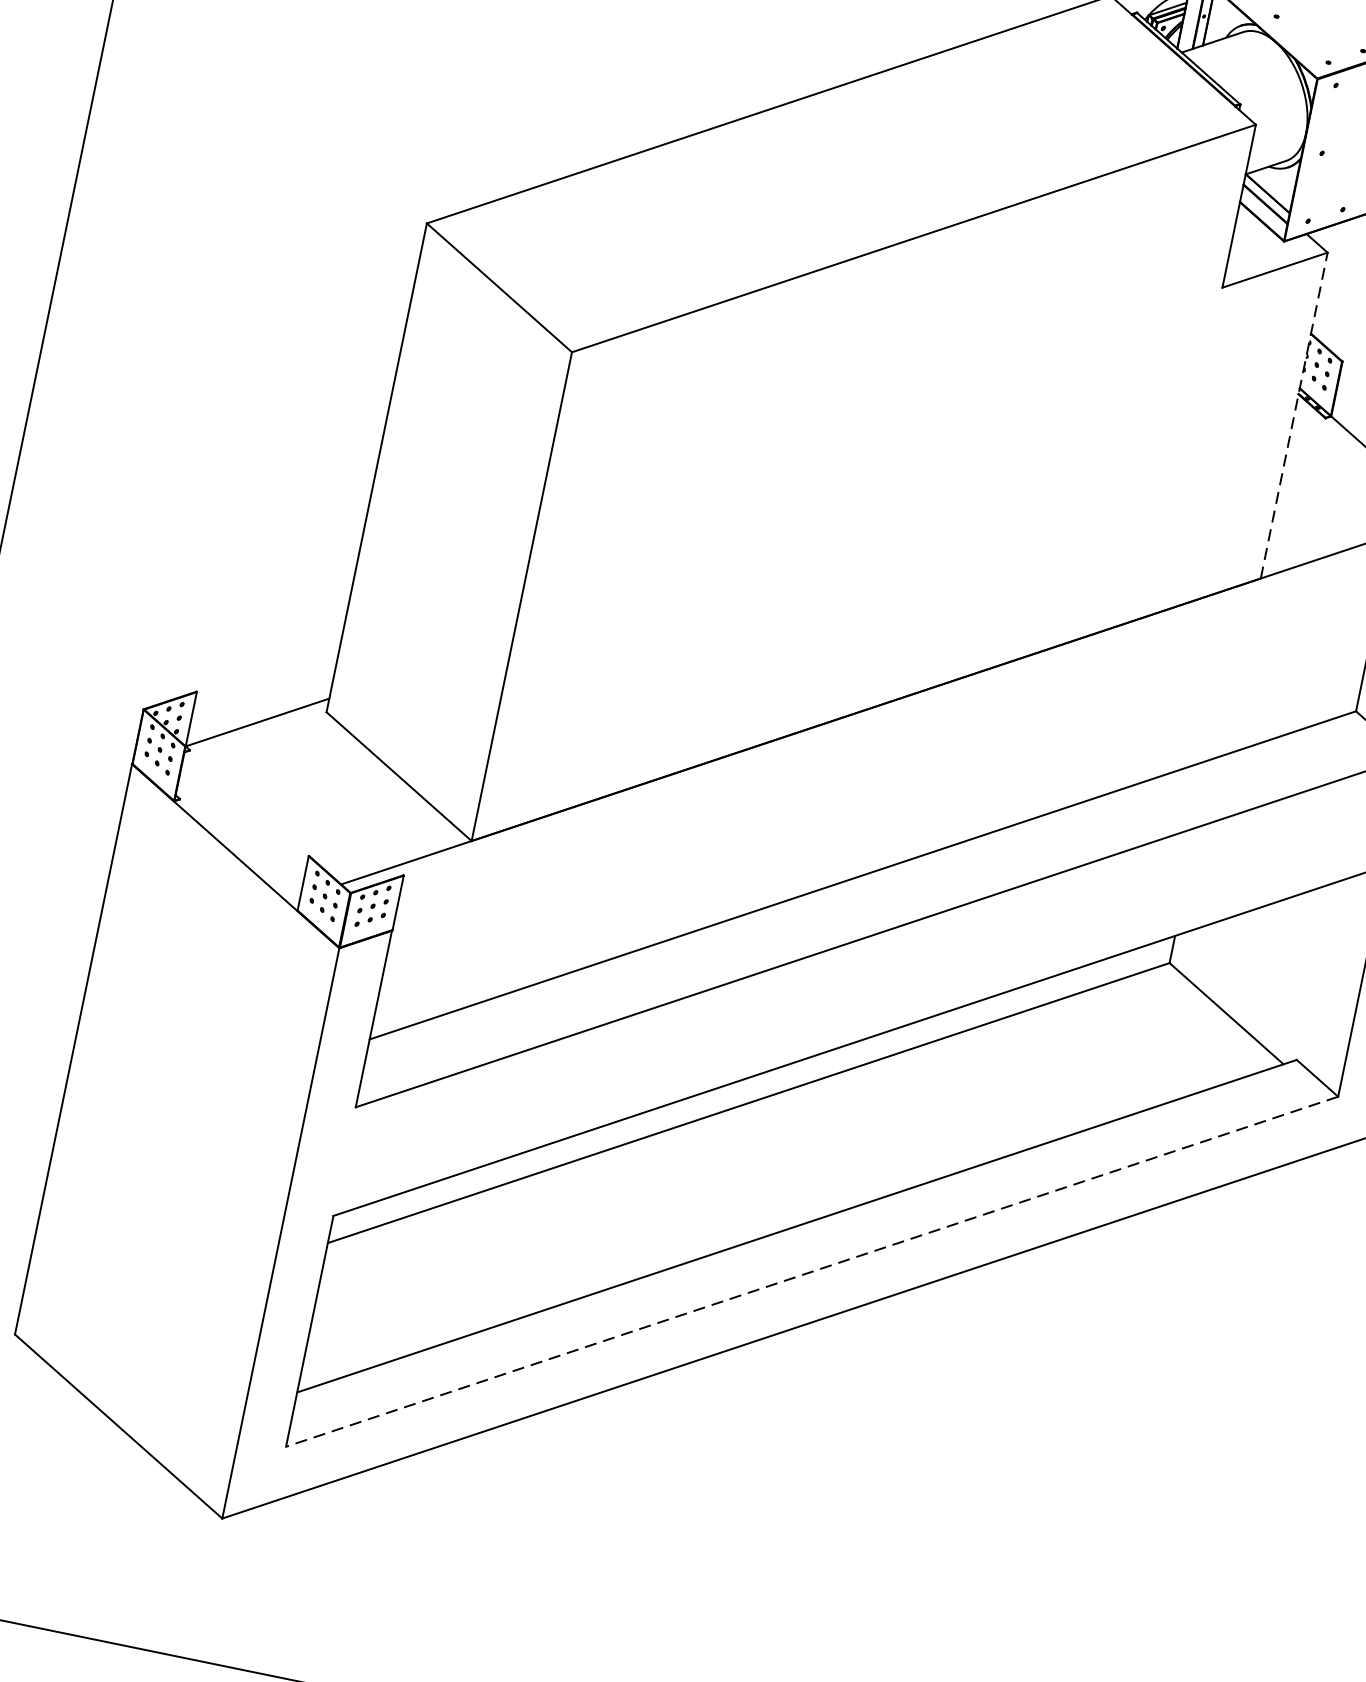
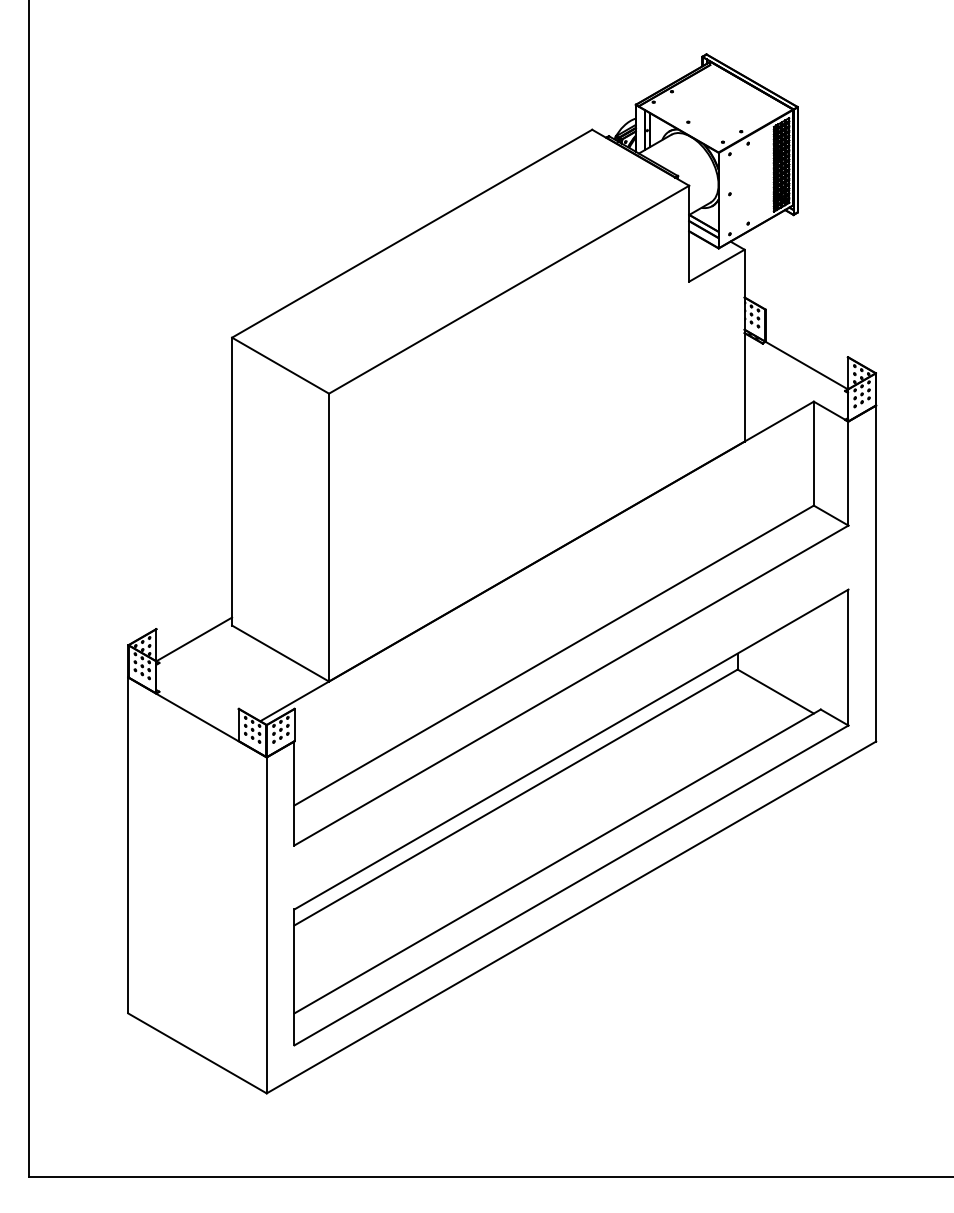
line: (1294, 415) -> (744, 345), dashed -> solid
line: (812, 1271) -> (571, 885), dashed -> solid

